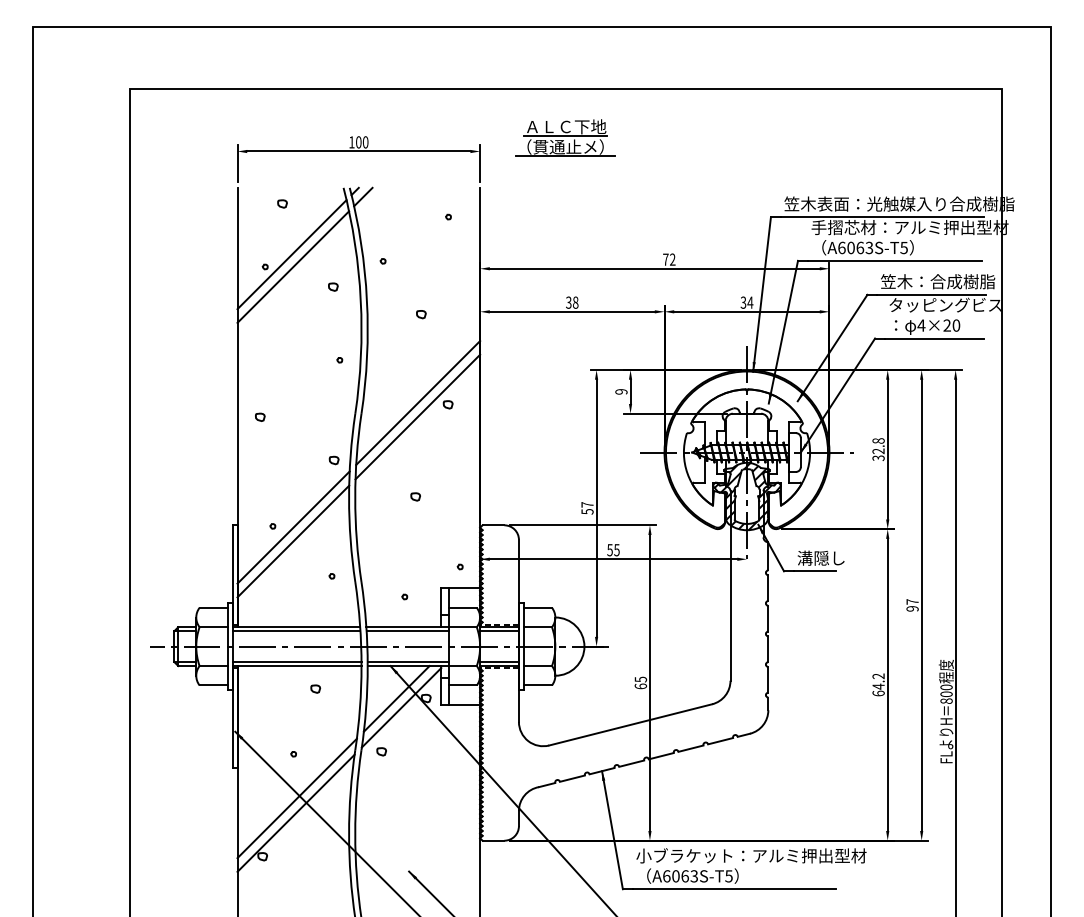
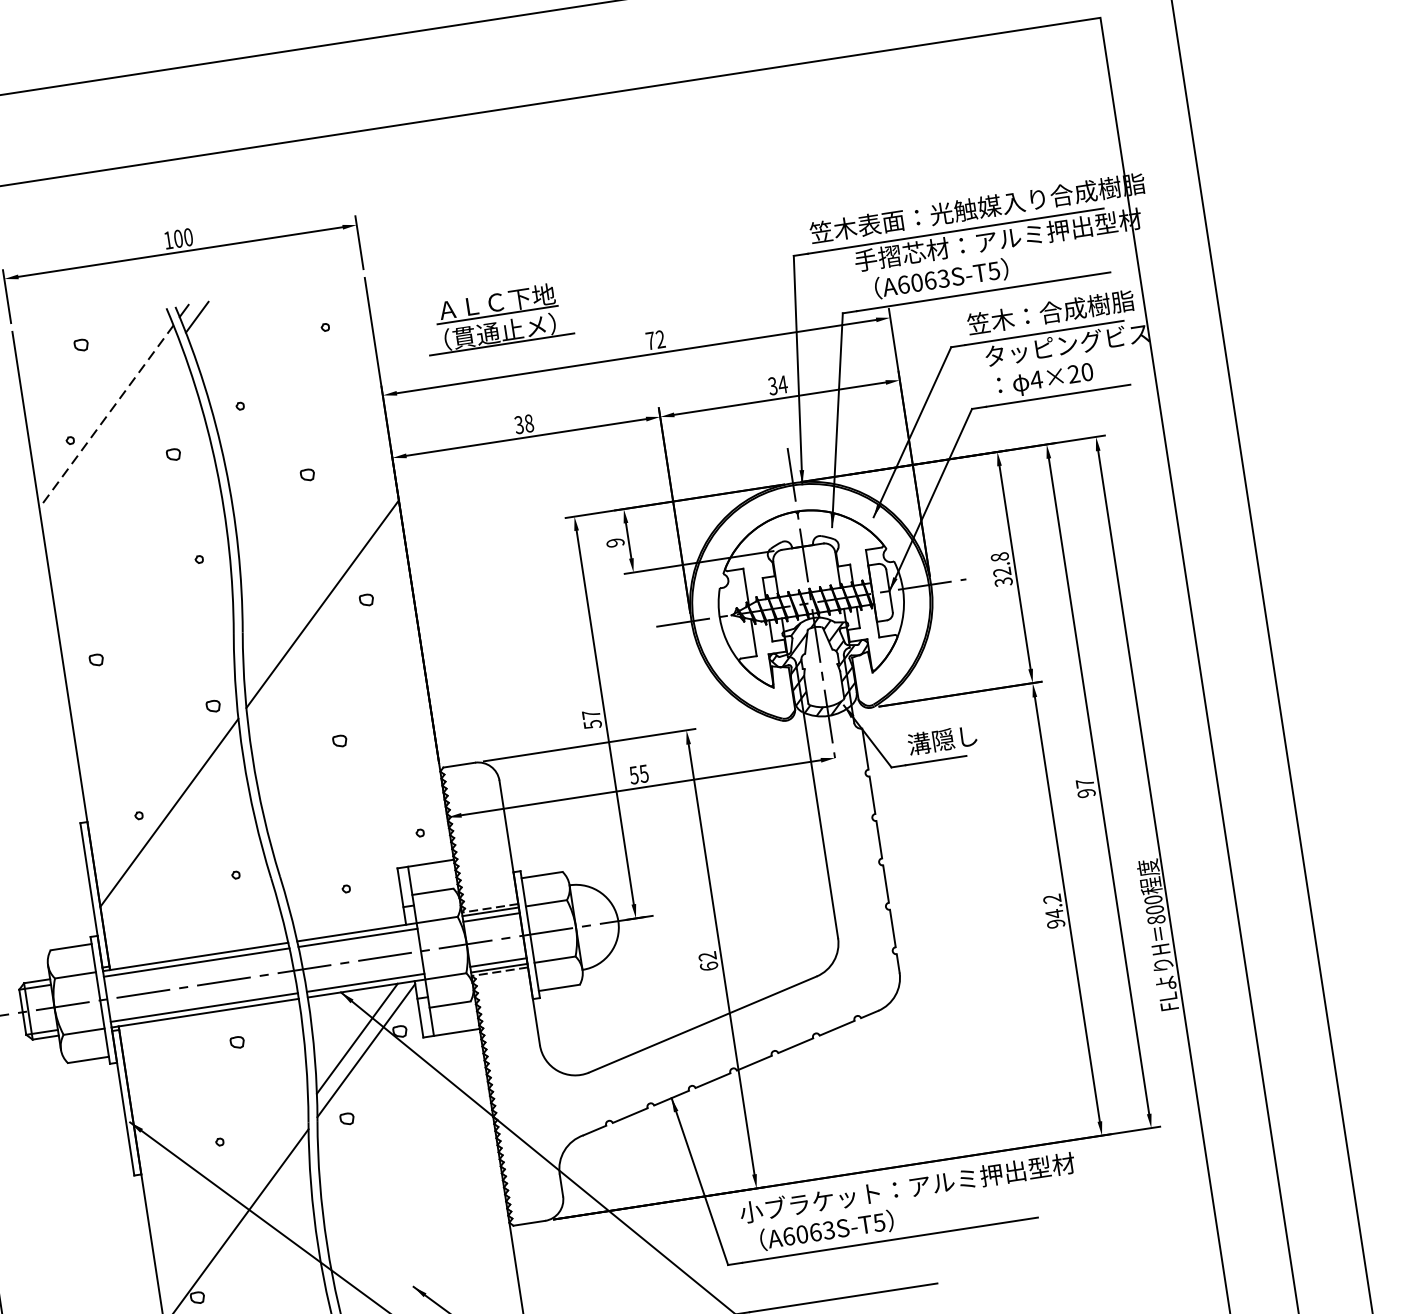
part: (565, 137) -> (497, 317), moved
line: (291, 255) -> (105, 418), solid -> dashed
line: (293, 266) -> (111, 433), removed
line: (417, 416) -> (324, 623), removed
line: (293, 541) -> (172, 833), removed
text: (640, 679) -> (707, 956), 65 -> 62
text: (878, 693) -> (1055, 923), 64.2 -> 94.2
line: (296, 798) -> (233, 1205), removed

